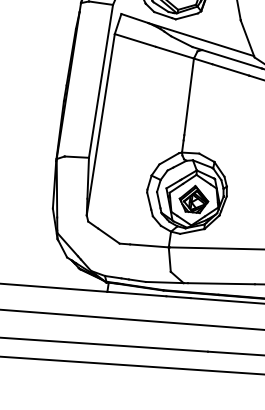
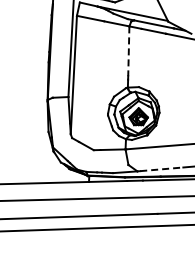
line: (188, 97) -> (128, 51), solid -> dashed
line: (220, 283) -> (161, 169), solid -> dashed

